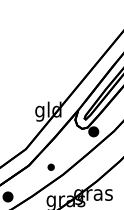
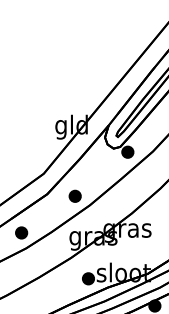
part: (50, 166) -> (74, 195), size x1.67

